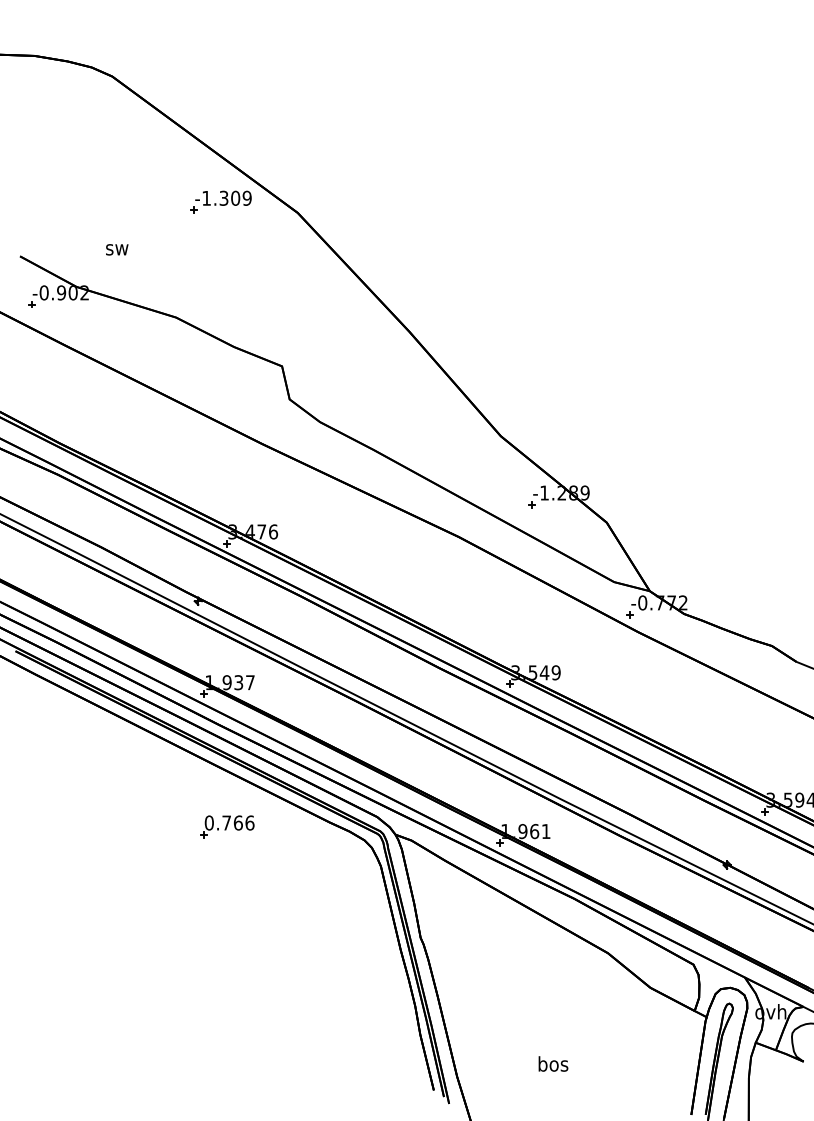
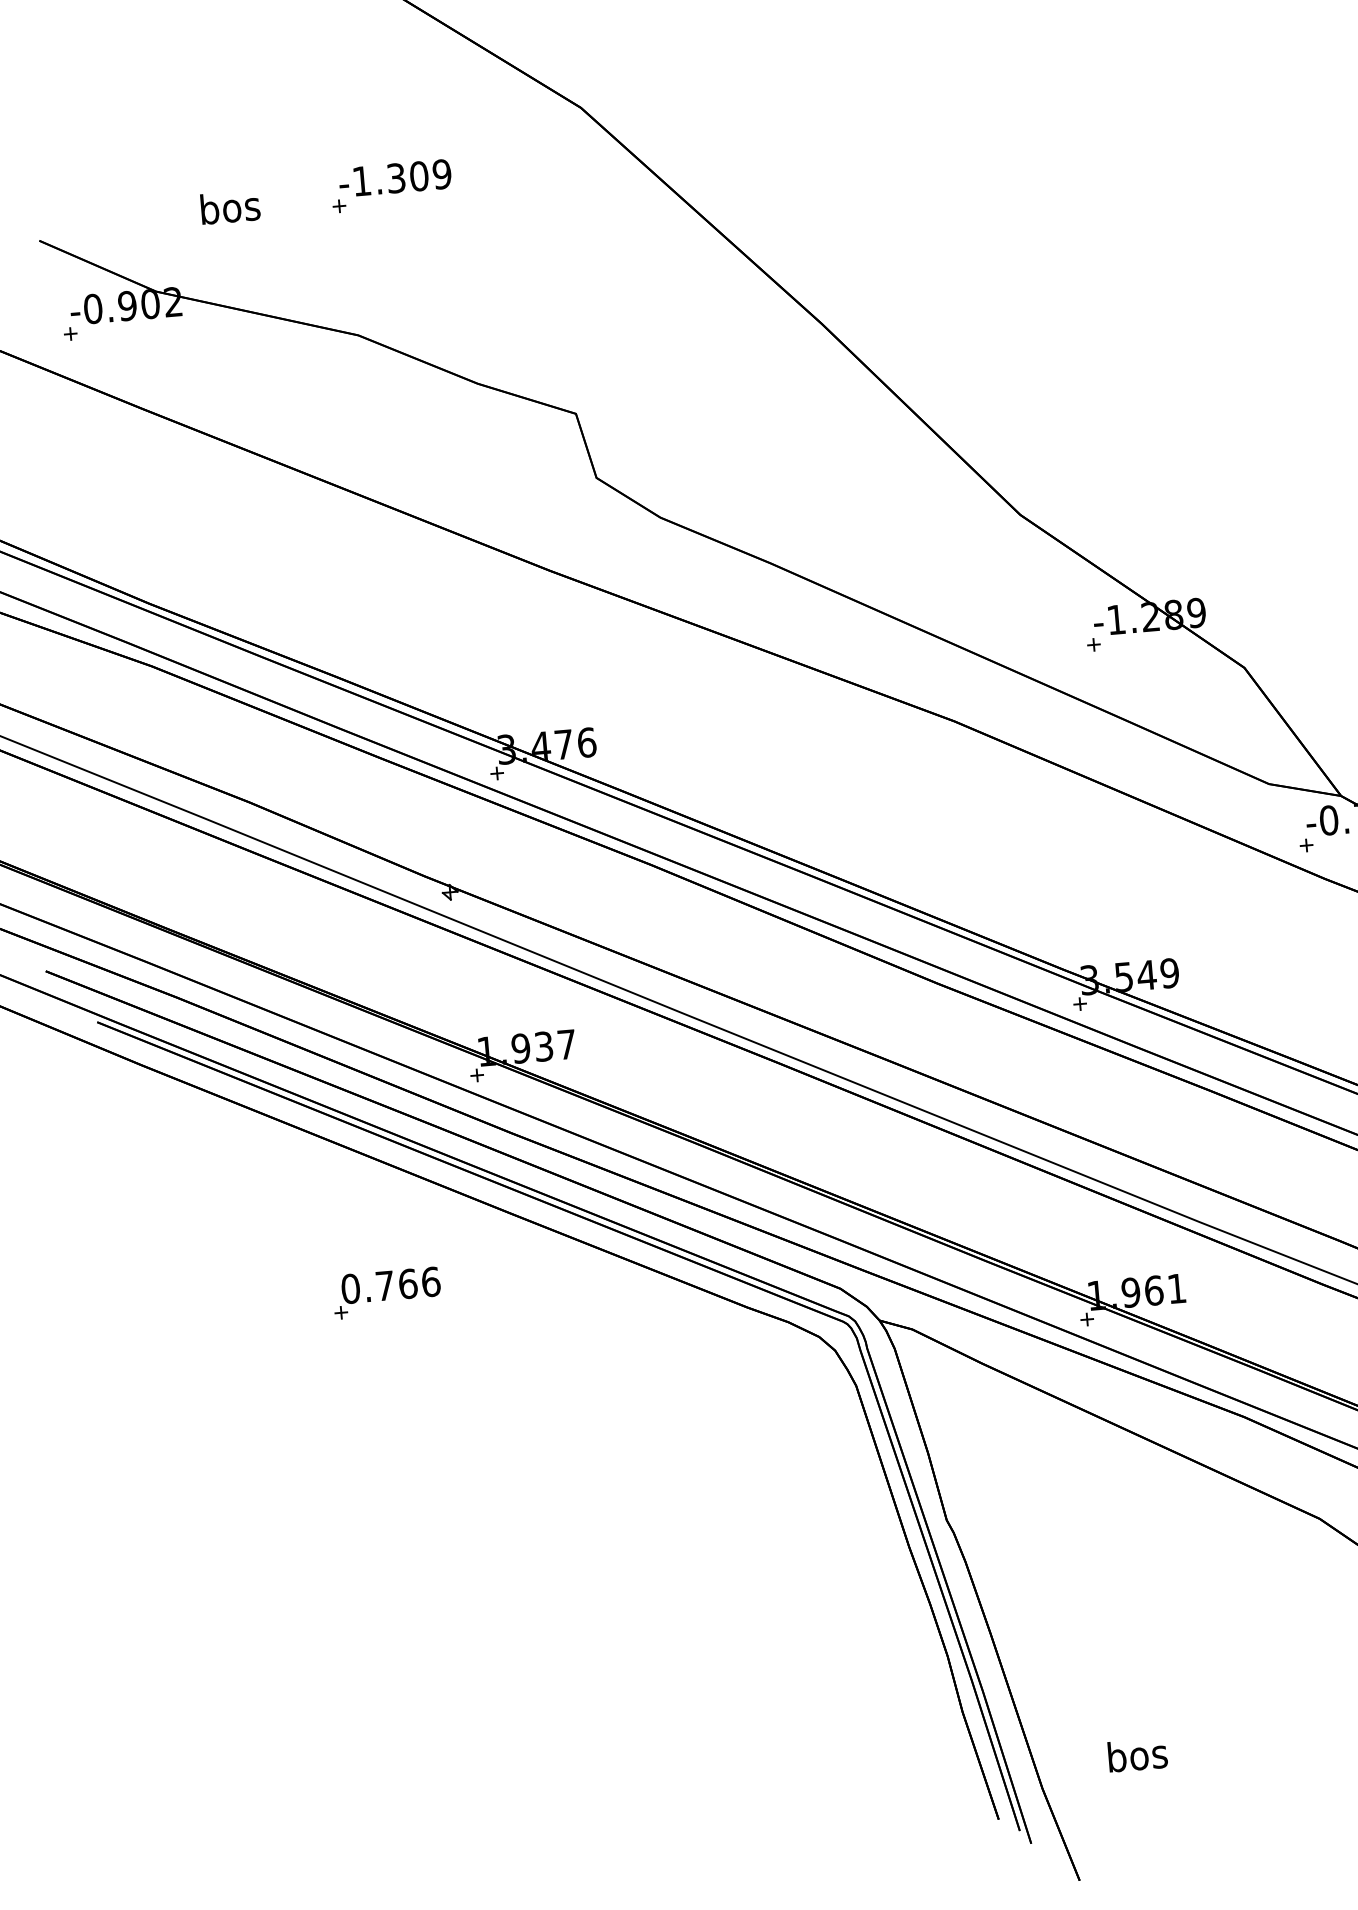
part: (220, 201) -> (389, 185), moved
text: (117, 247) -> (230, 206), sw -> bos
part: (227, 826) -> (387, 1292), moved
text: (553, 1063) -> (1137, 1754), moved

